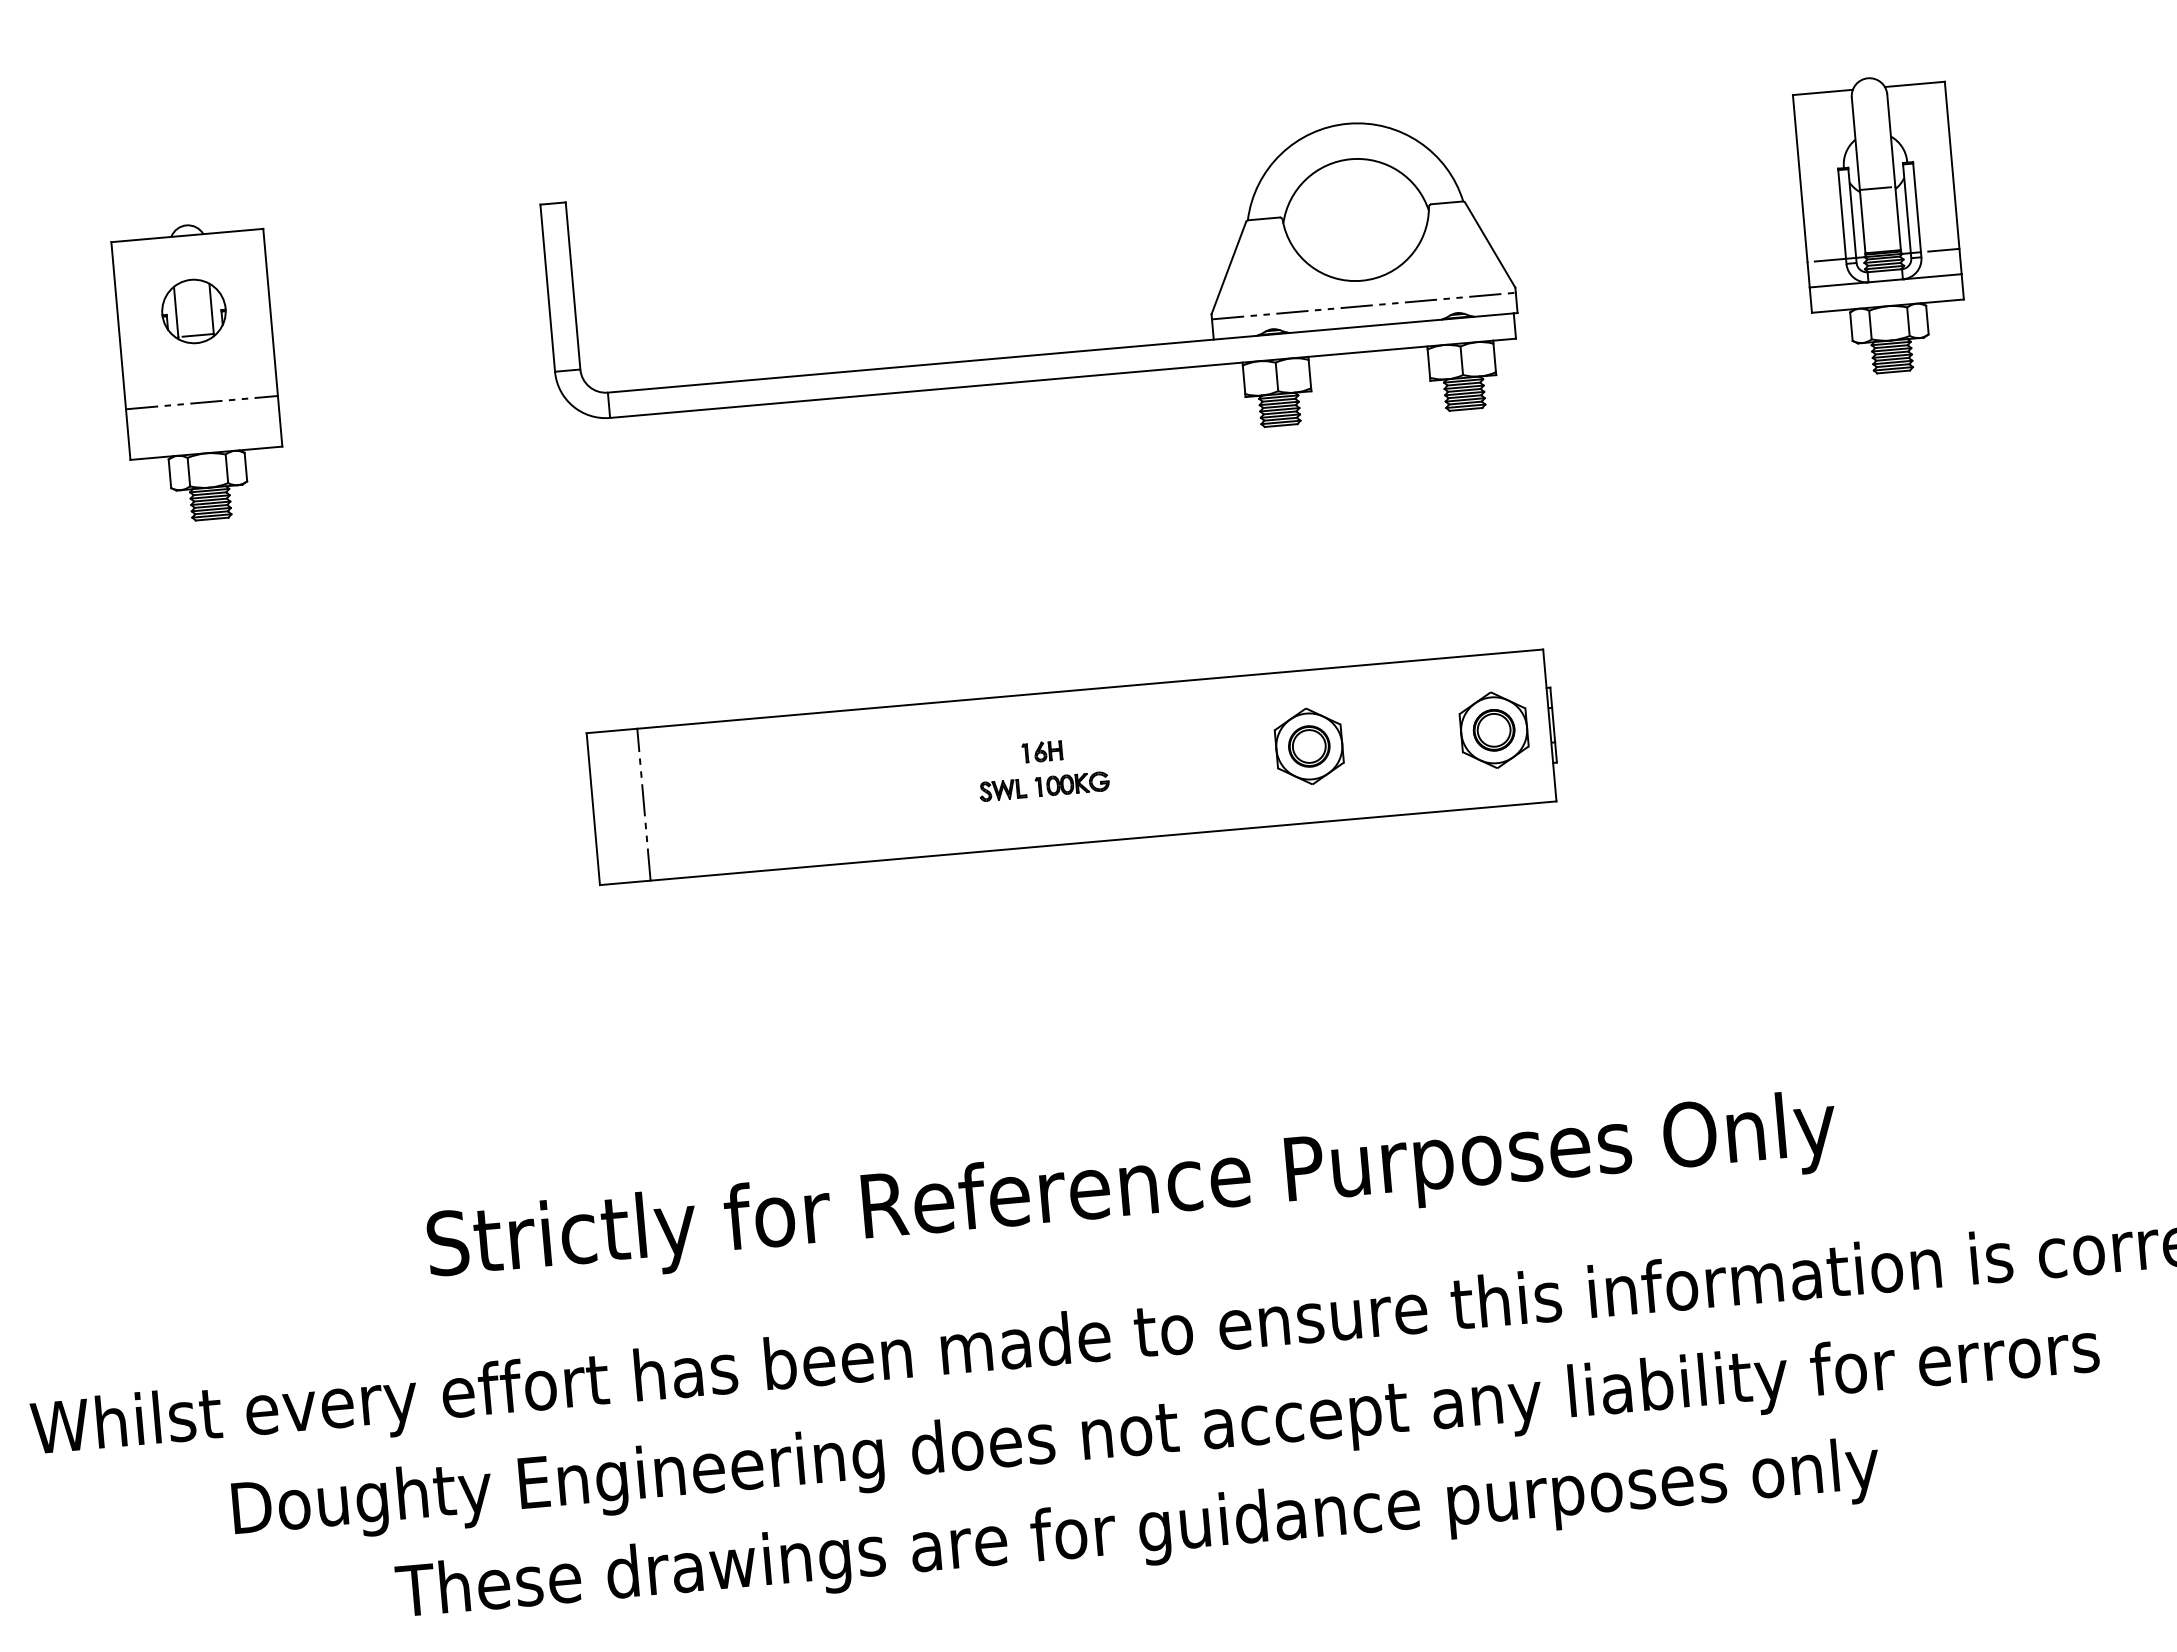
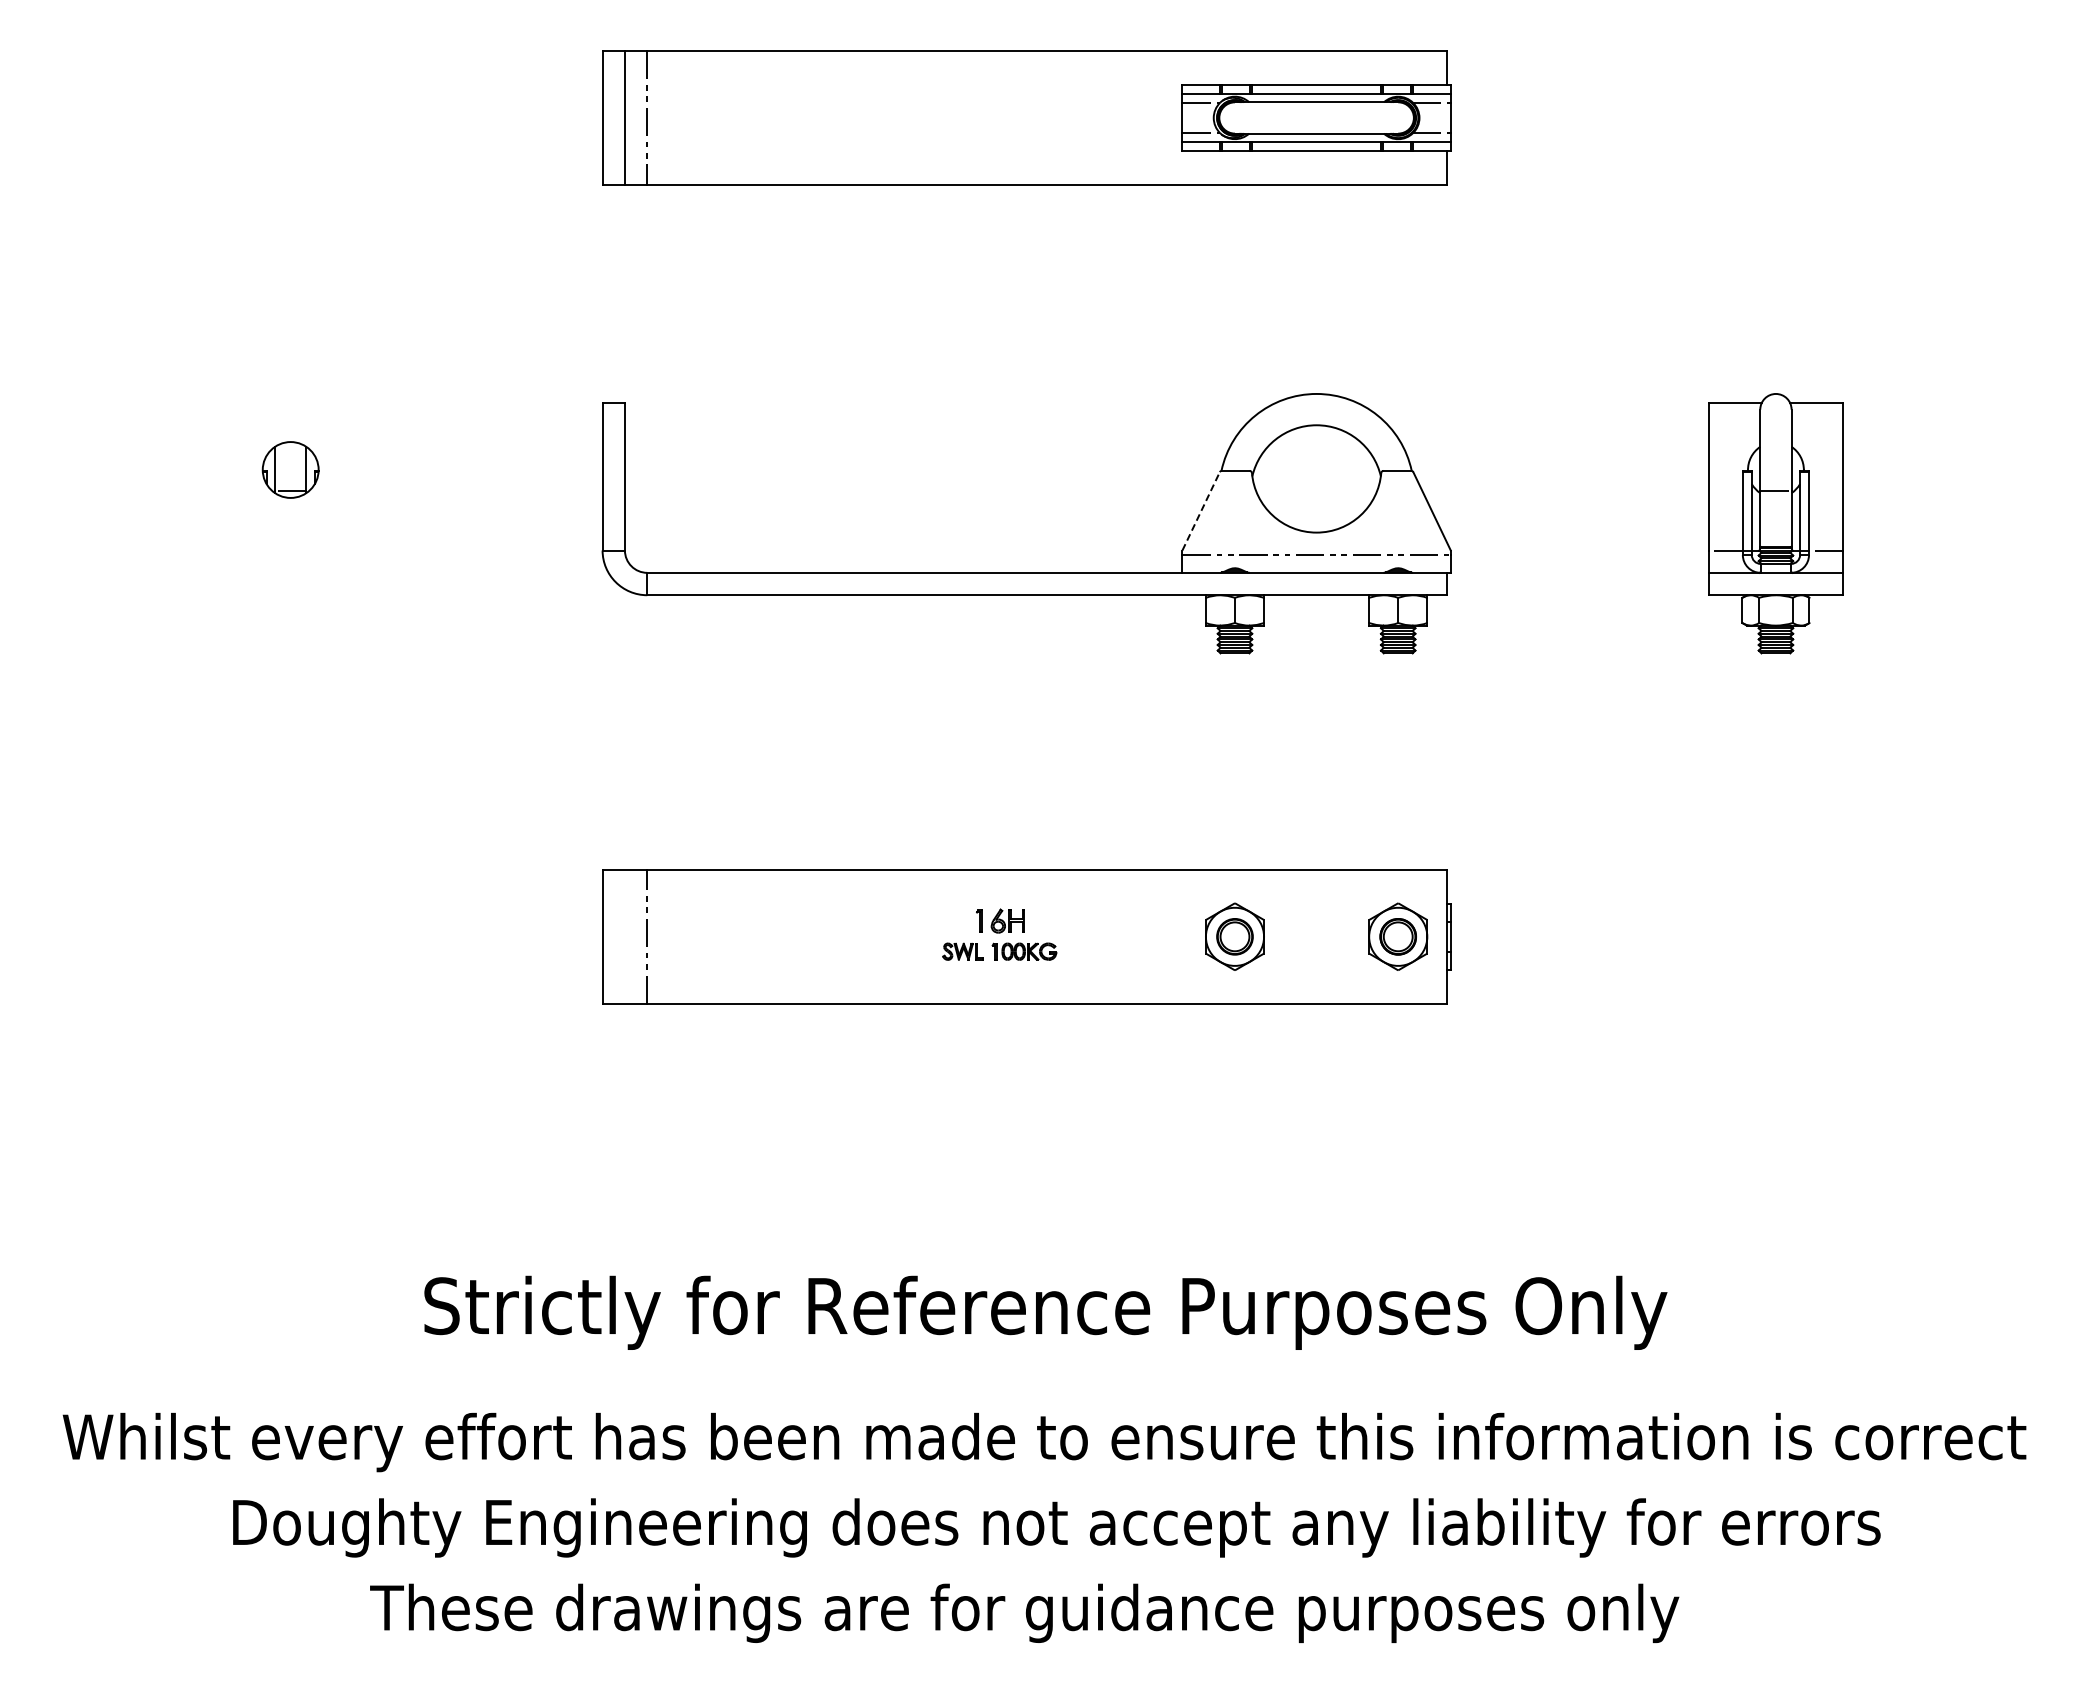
line: (1229, 267) -> (1201, 510), solid -> dashed
part: (199, 372) -> (290, 523), removed
part: (1042, 751) -> (1000, 920), size x1.4

